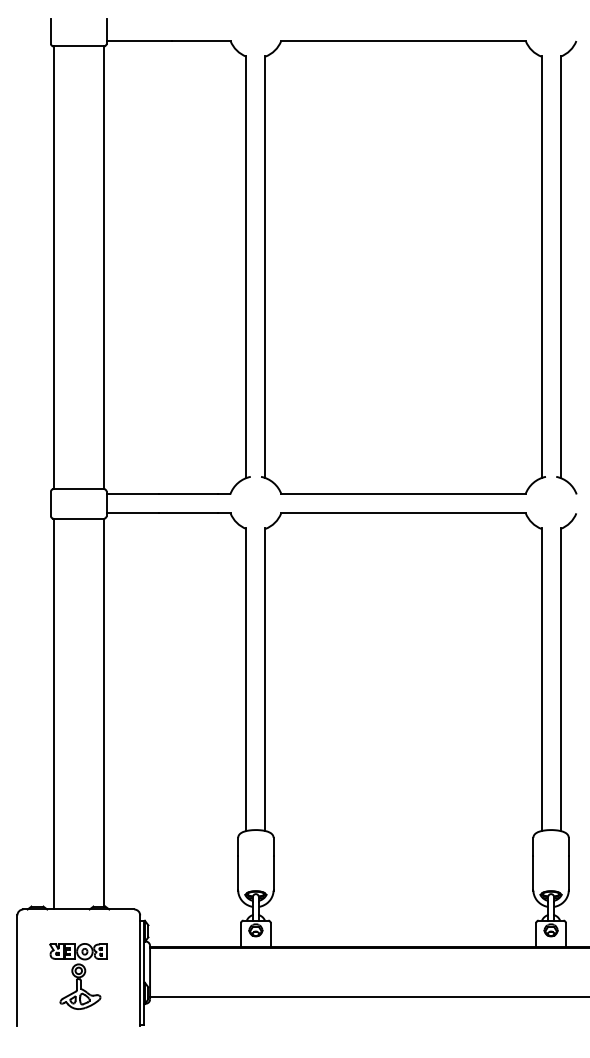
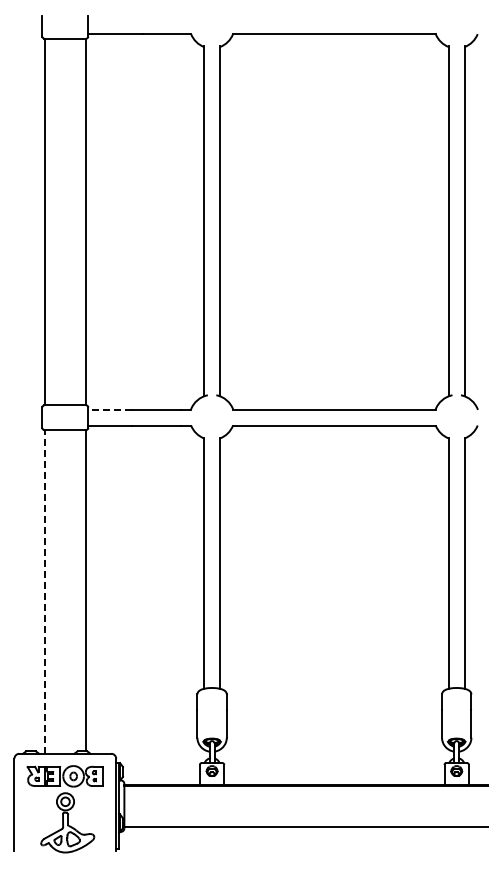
line: (133, 494) -> (110, 409), solid -> dashed
line: (53, 713) -> (44, 591), solid -> dashed
part: (77, 976) -> (64, 809), size x1.6

